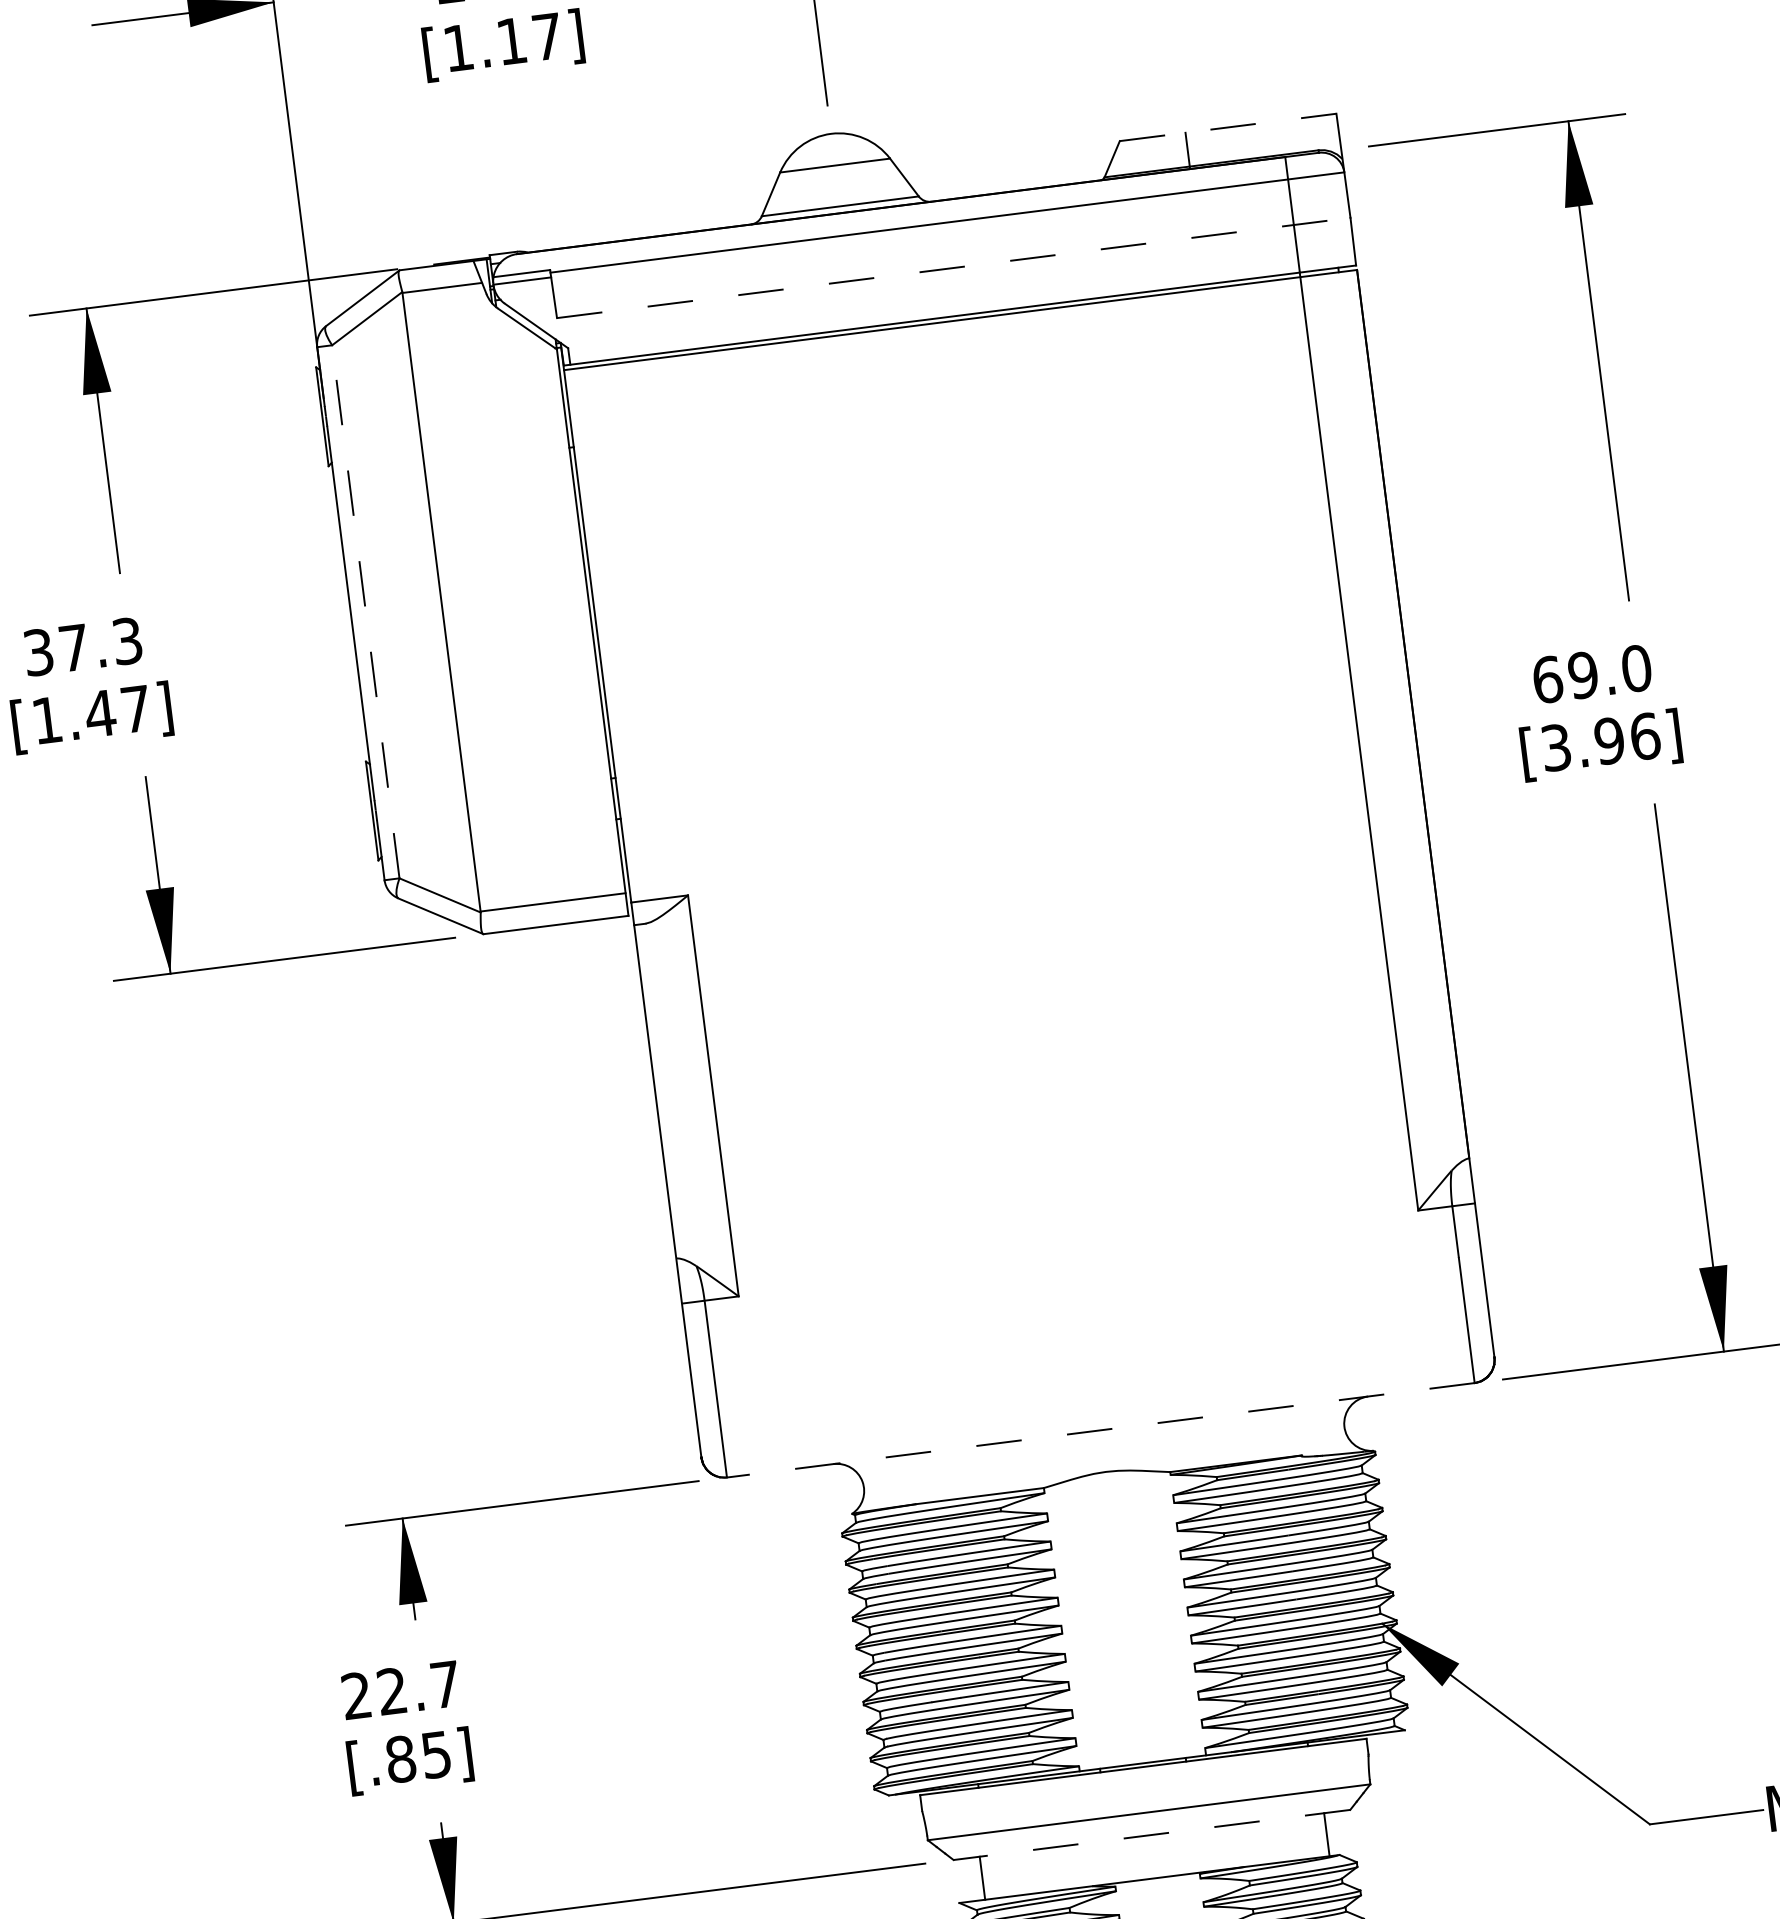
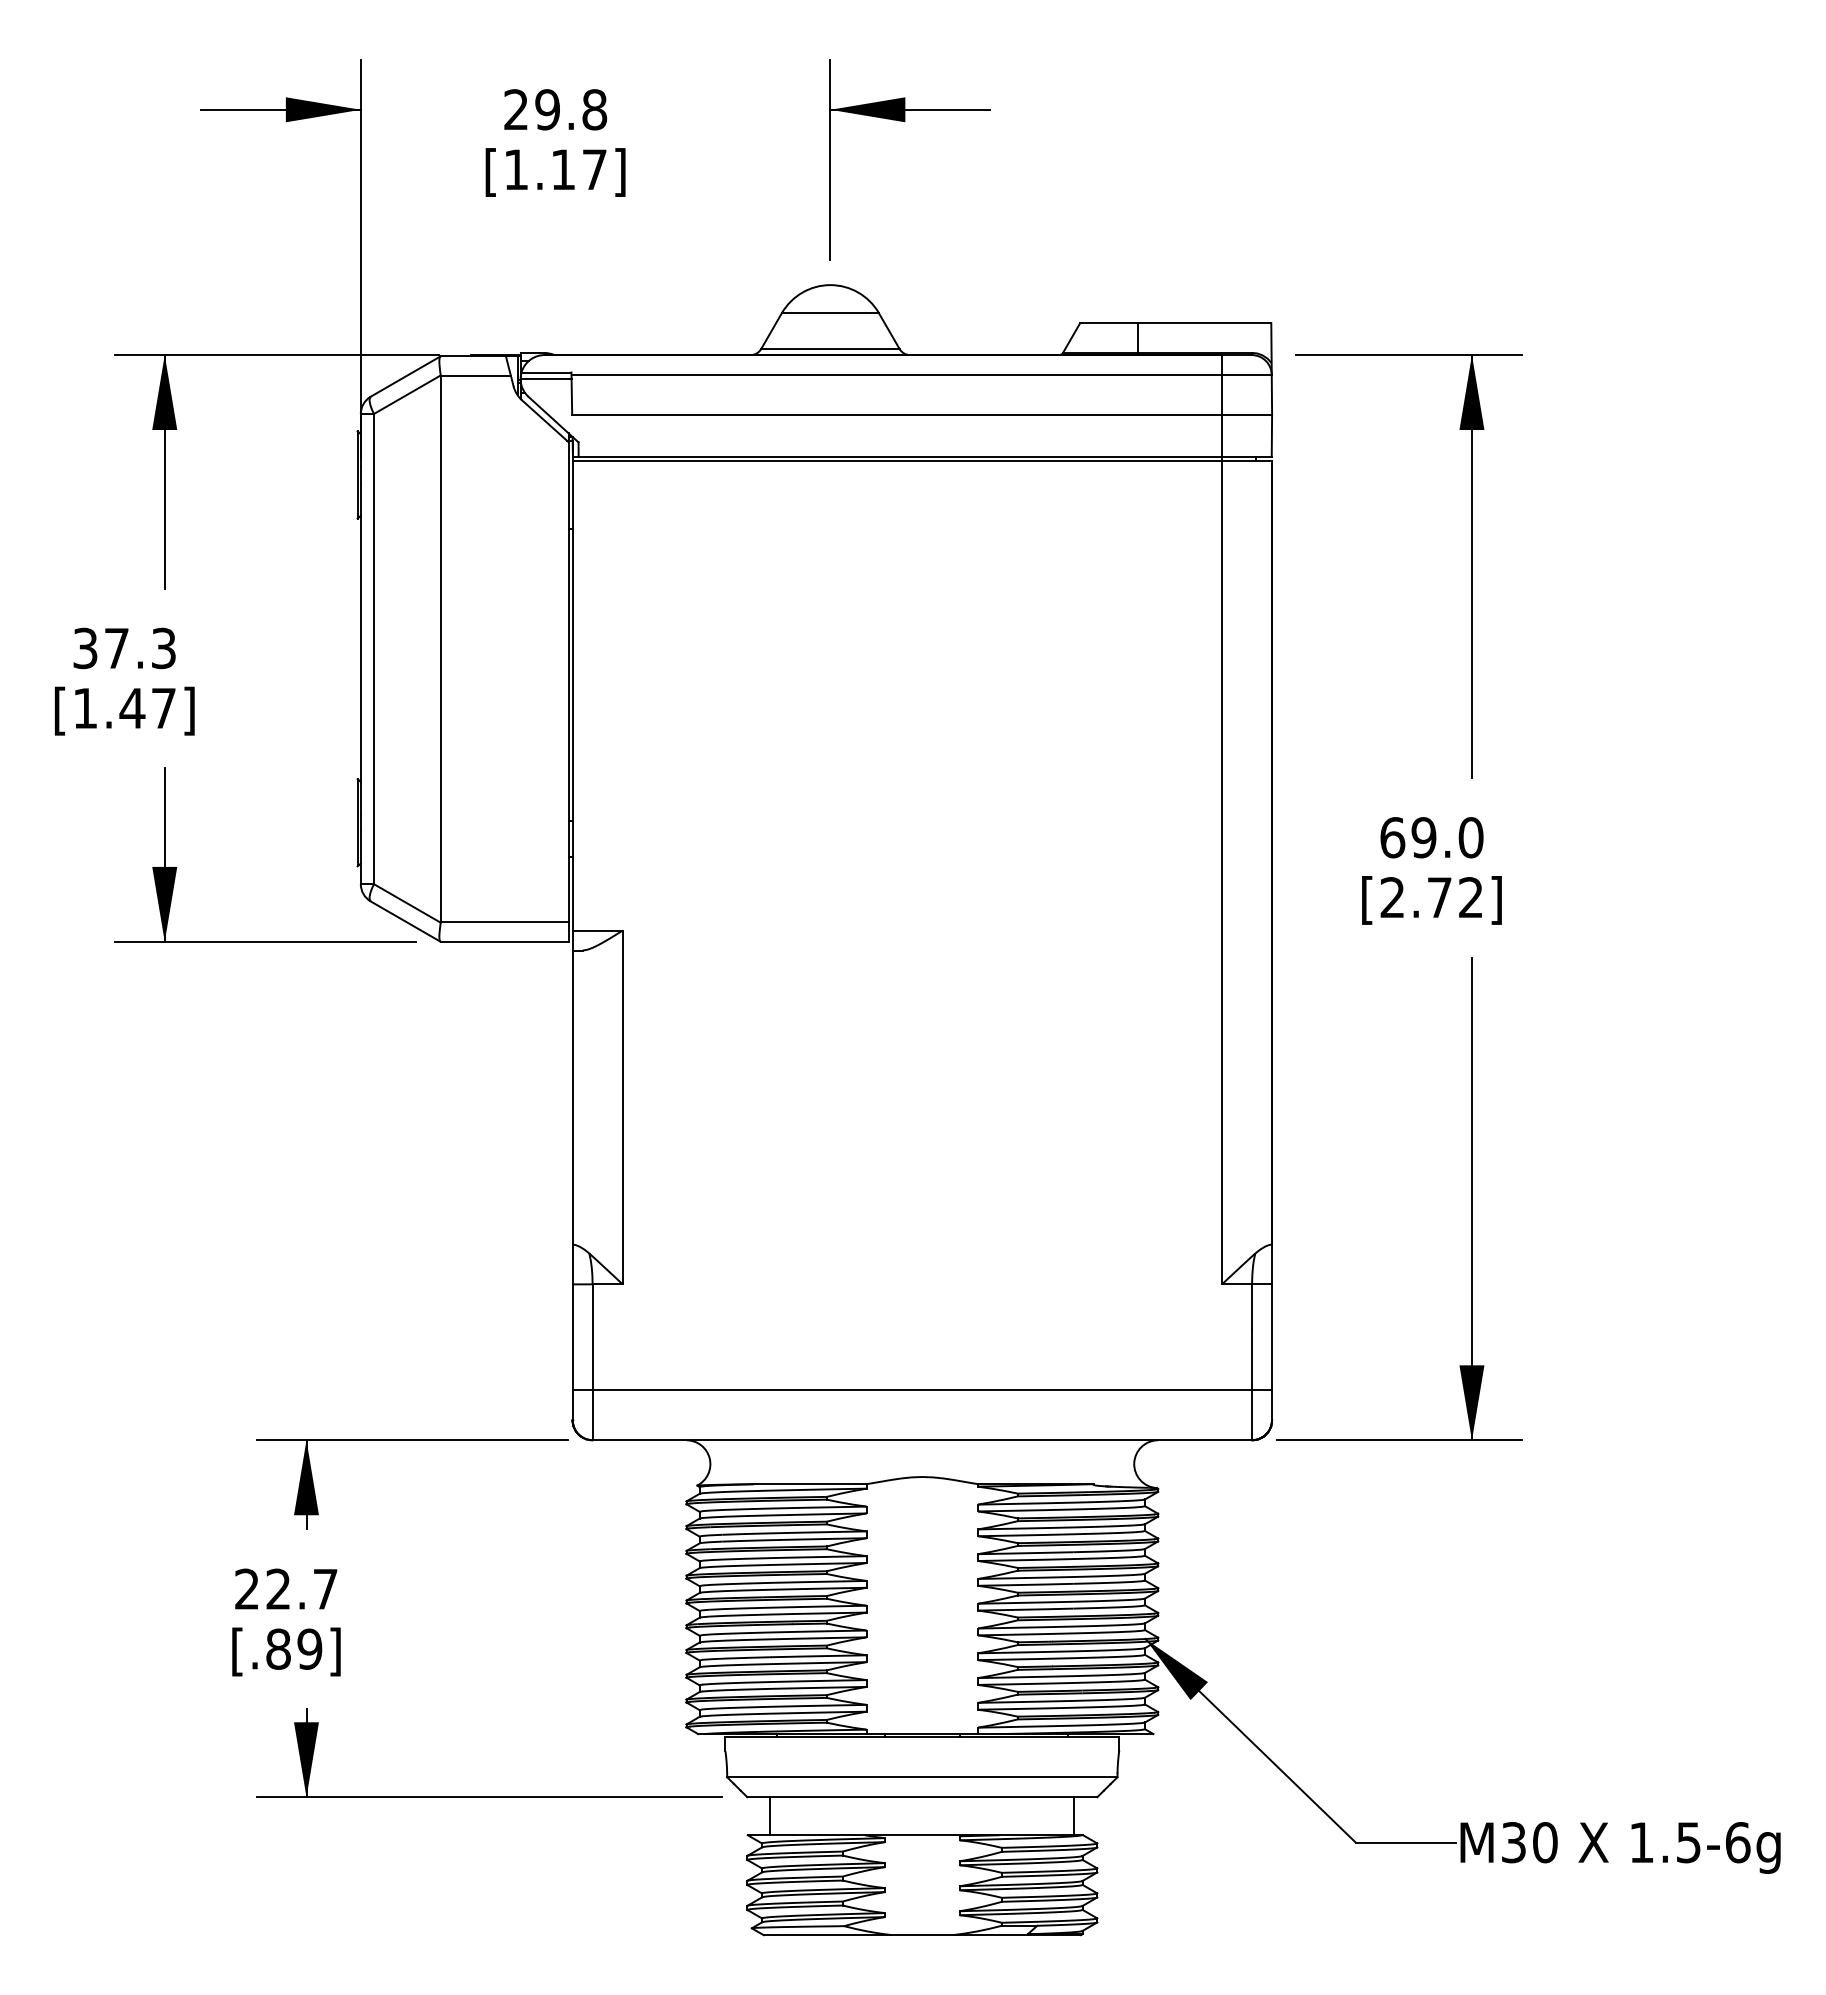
line: (1227, 127) -> (1175, 323), dashed -> solid
line: (954, 268) -> (922, 415), dashed -> solid
line: (365, 611) -> (373, 648), dashed -> solid
text: (1600, 742) -> (1431, 897), [3.96] -> [2.72]
line: (1093, 1373) -> (922, 1390), added
line: (1101, 1430) -> (922, 1440), dashed -> solid
text: (435, 1754) -> (309, 1648), [.85] -> [.89]
line: (1152, 1835) -> (922, 1797), dashed -> solid

